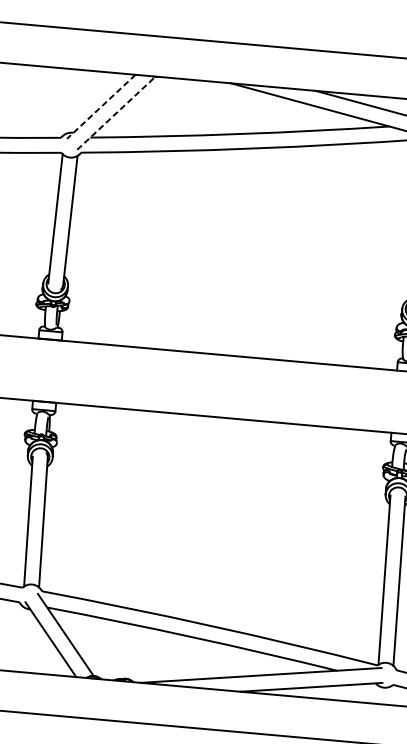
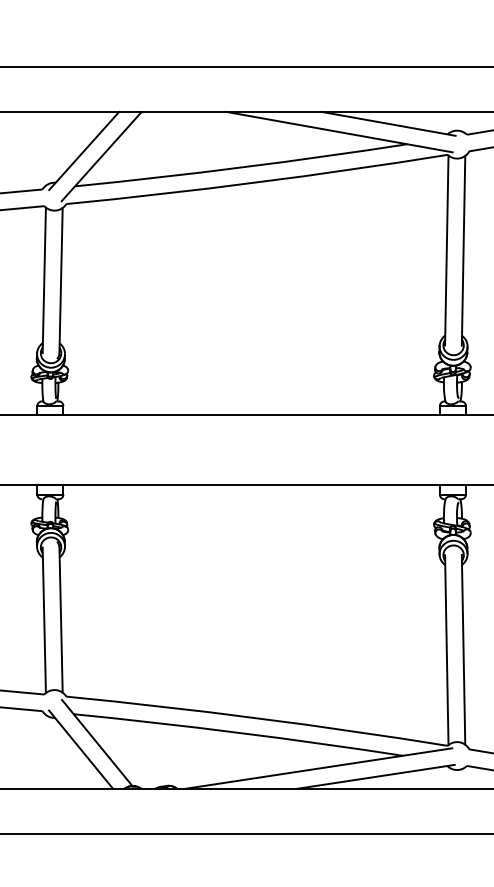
line: (100, 107) -> (83, 151), dashed -> solid
line: (116, 113) -> (101, 156), dashed -> solid

